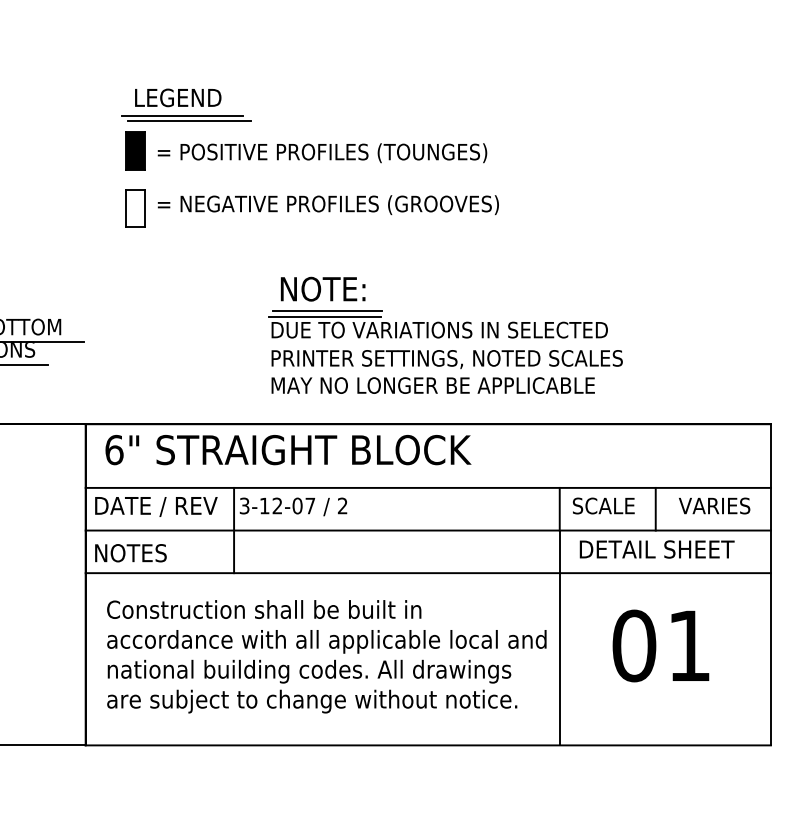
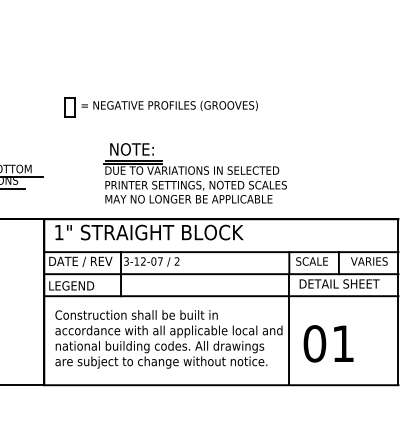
part: (304, 144) -> (157, 74), removed
part: (444, 335) -> (194, 173), moved
text: (113, 449) -> (58, 232), 6" -> 1"
text: (140, 552) -> (72, 285), NOTES -> LEGEND
text: (660, 645) -> (328, 343), moved

